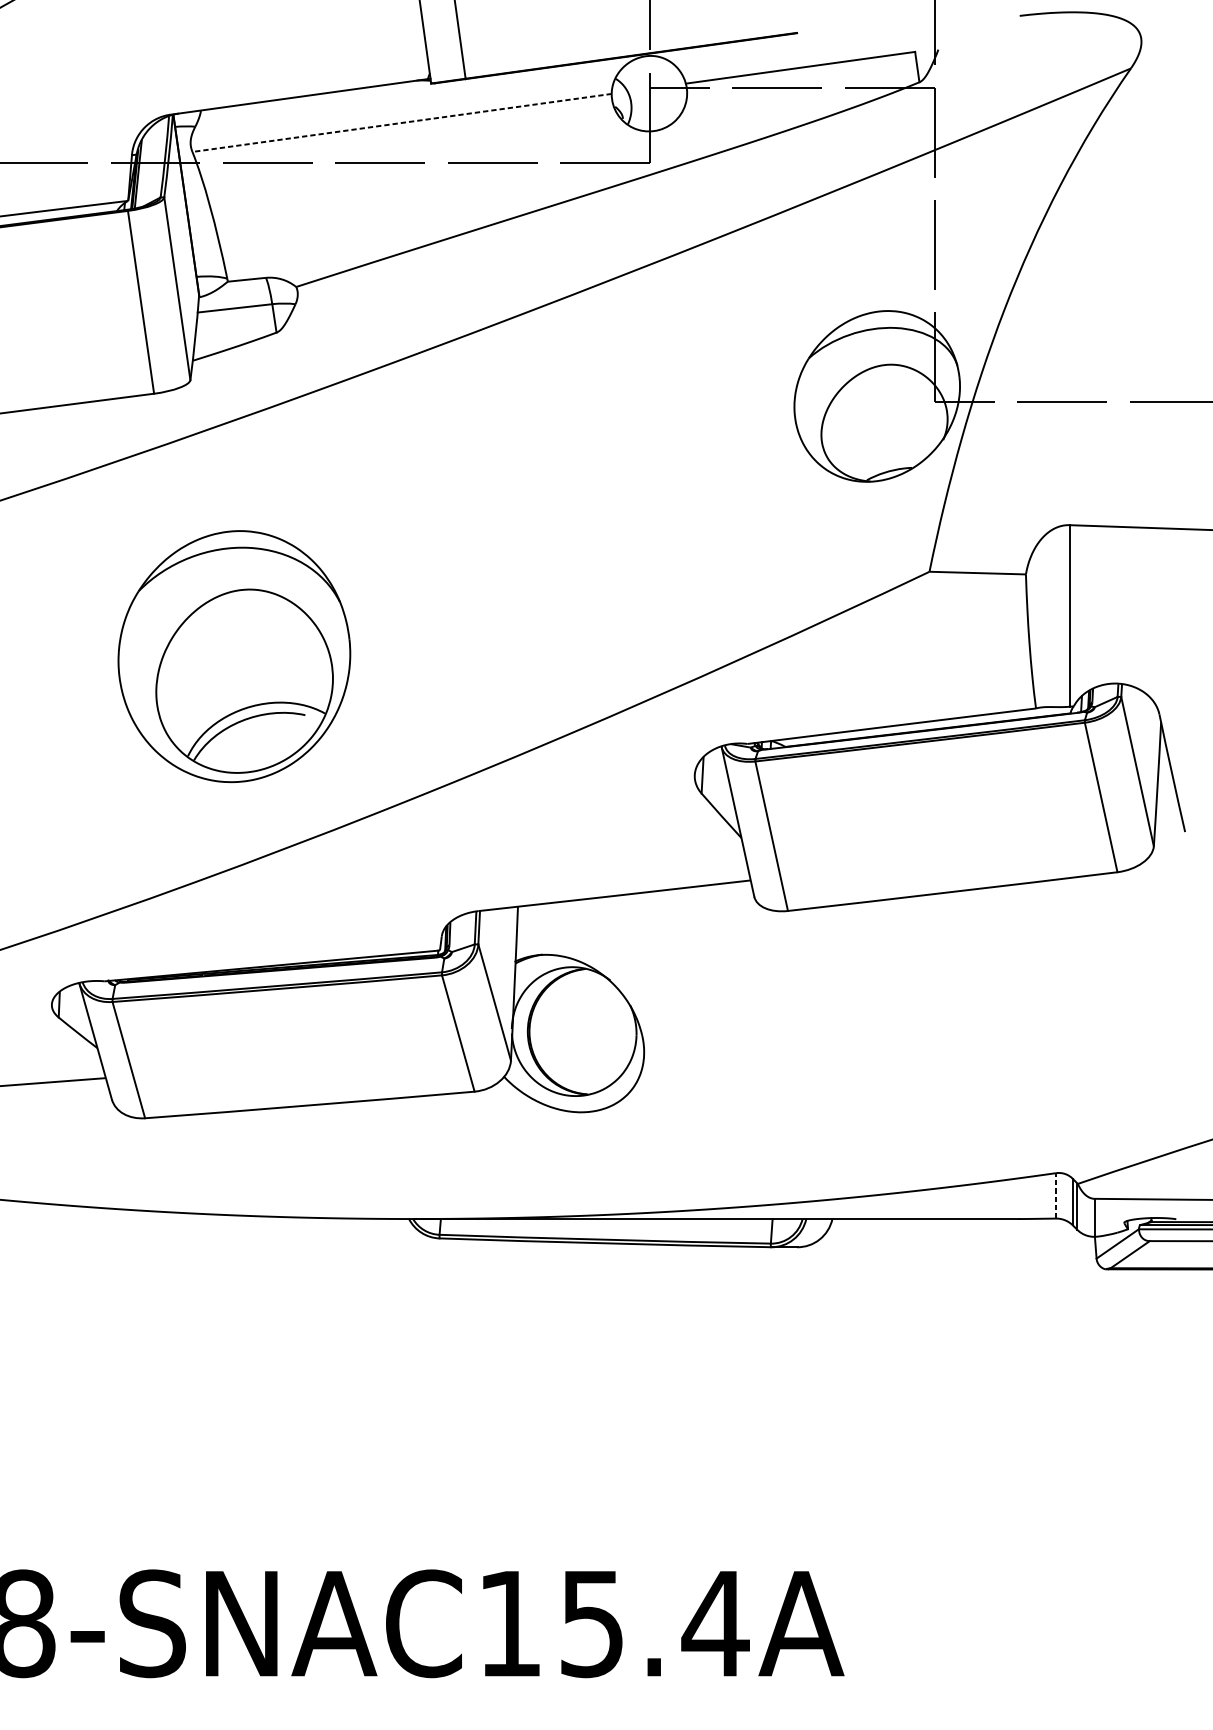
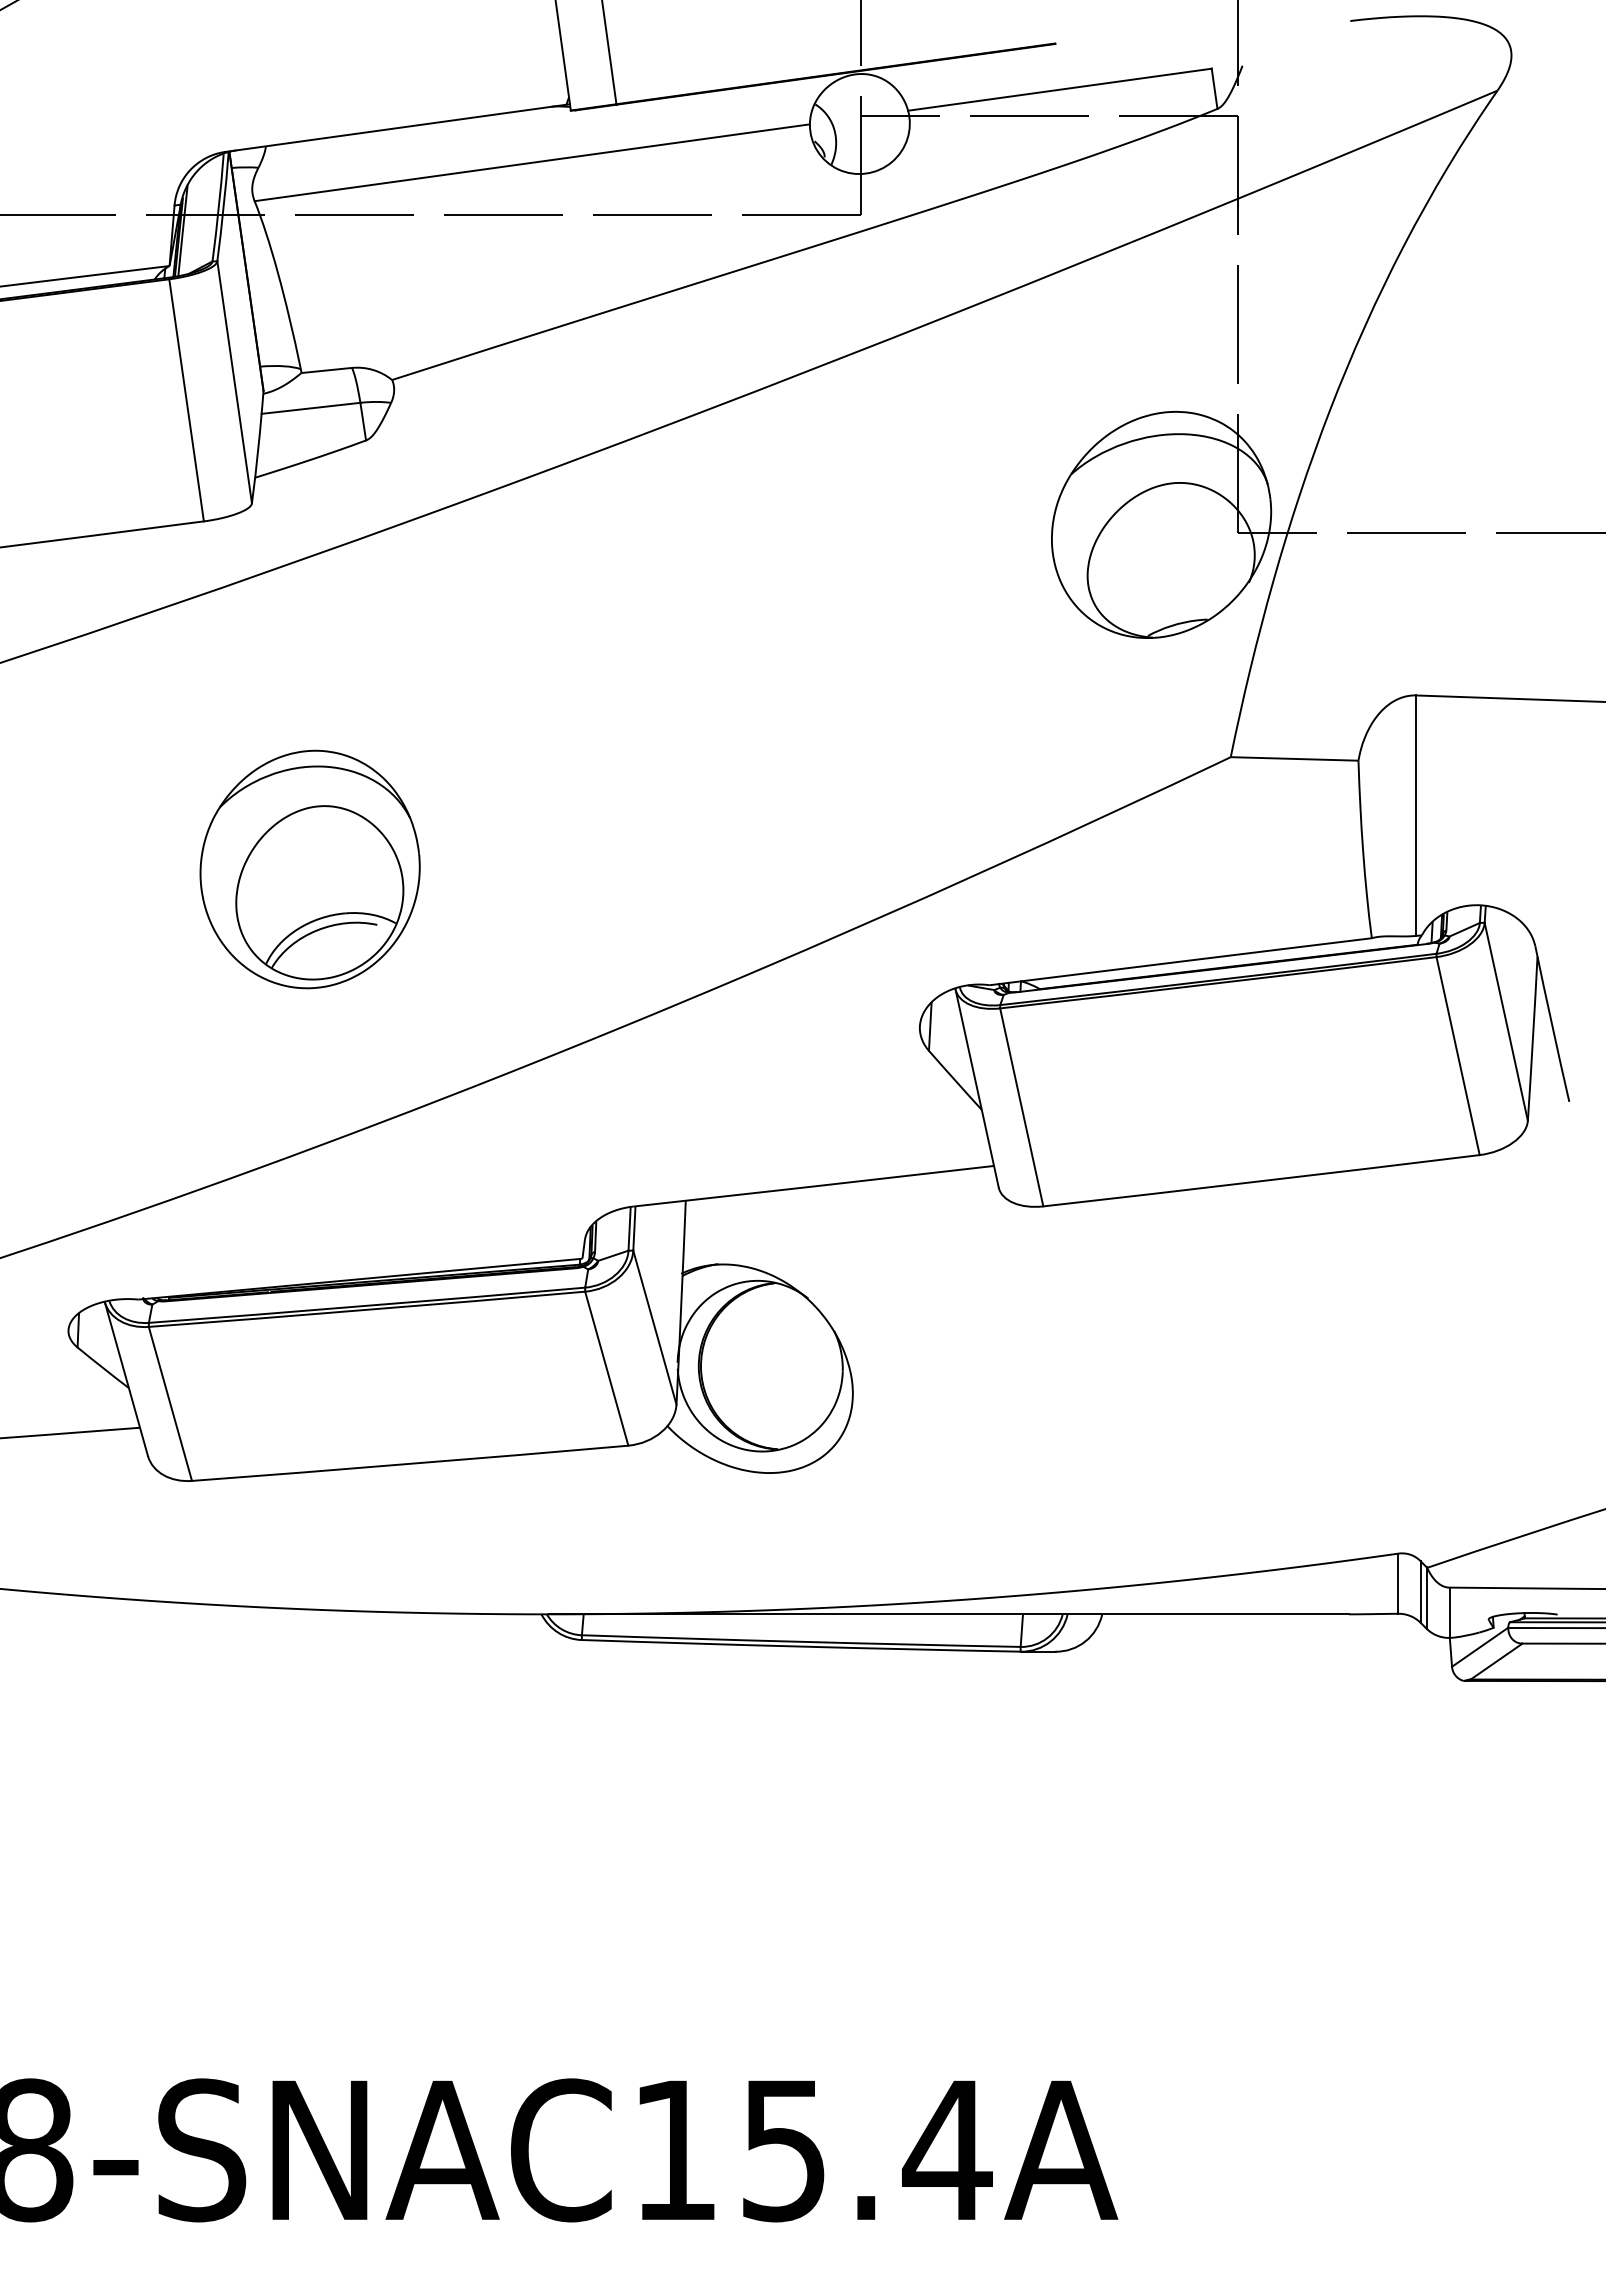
line: (401, 122) -> (531, 162), dashed -> solid
part: (233, 656) -> (309, 869), size x0.71
line: (1056, 1195) -> (1398, 1583), dashed -> solid

